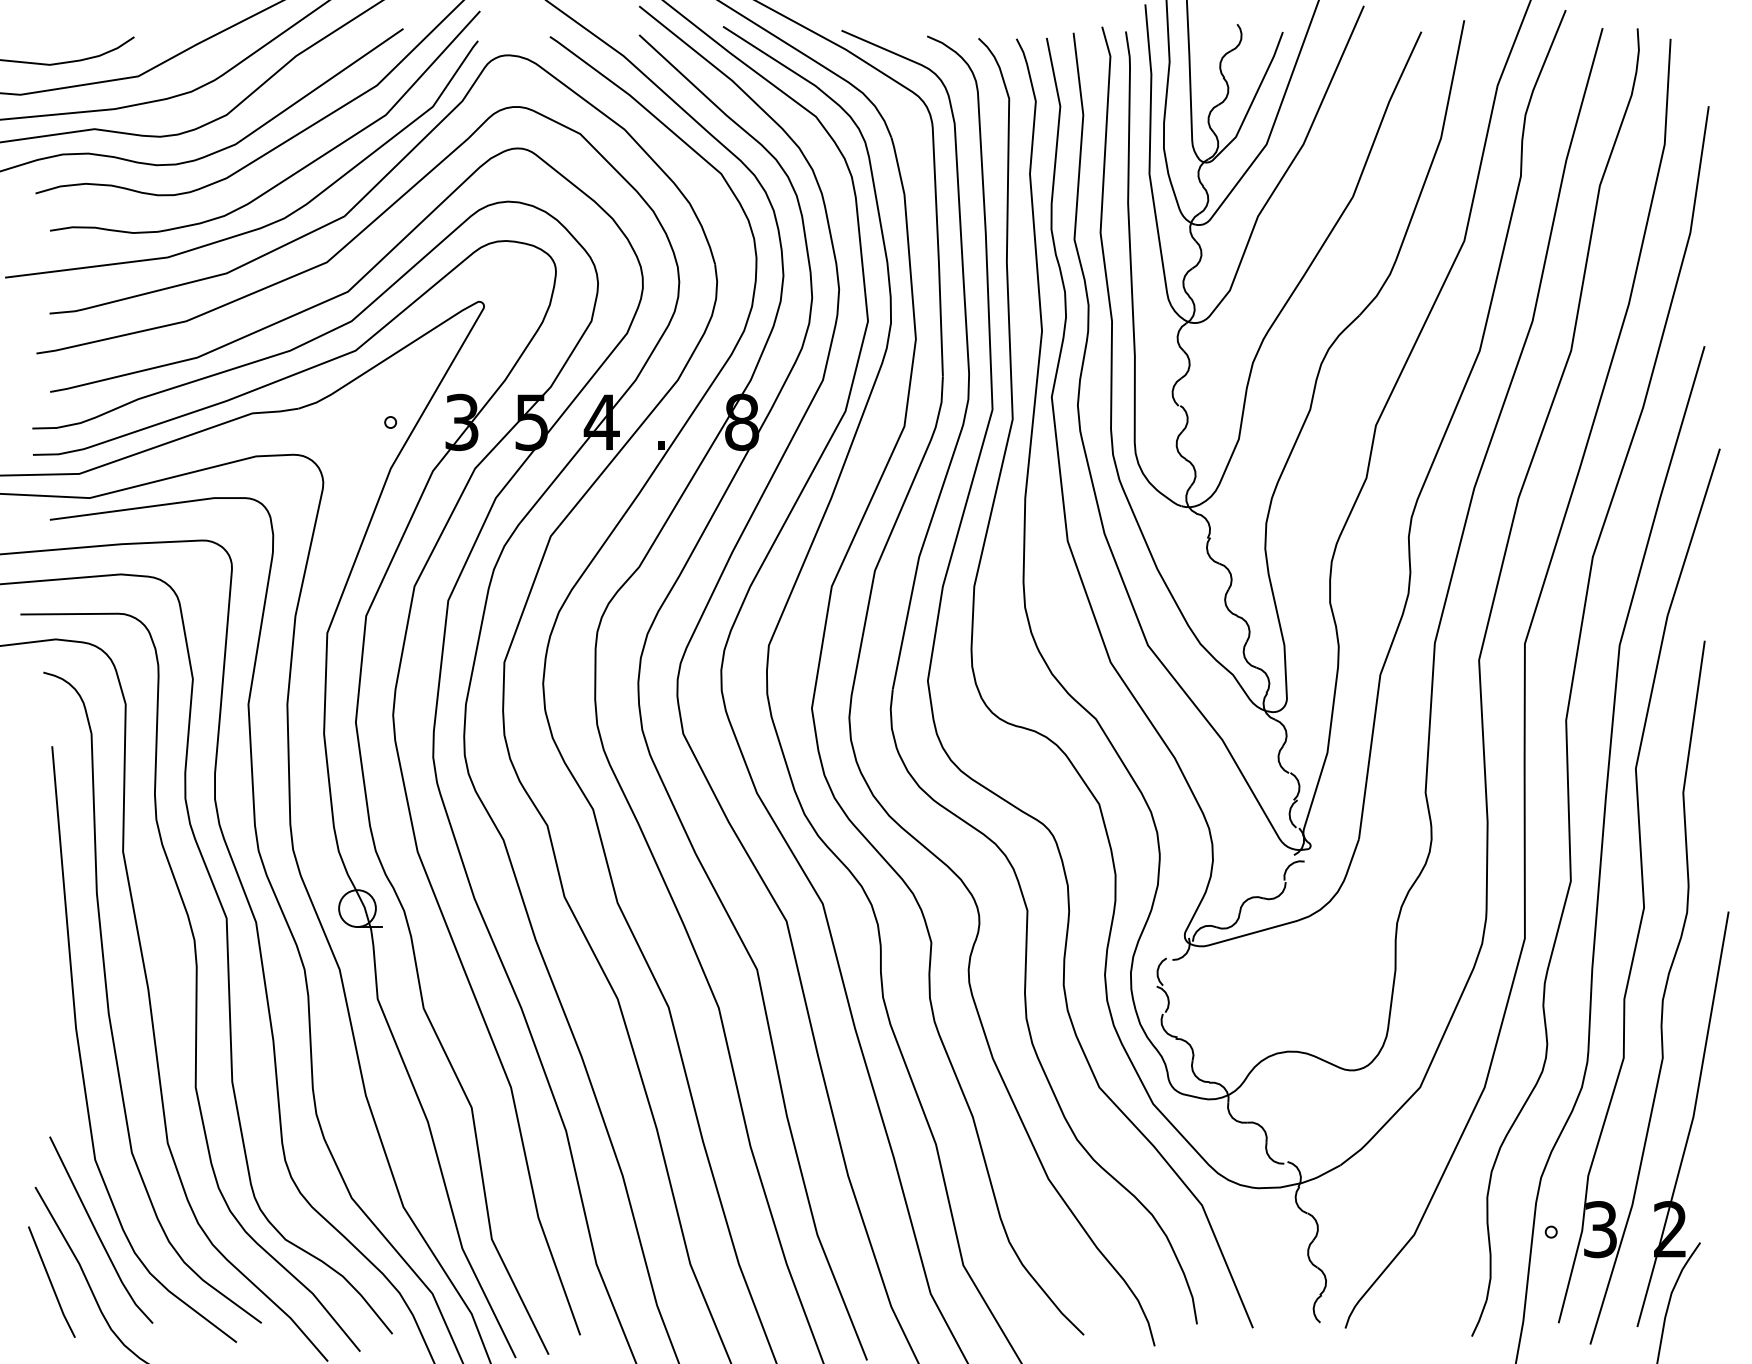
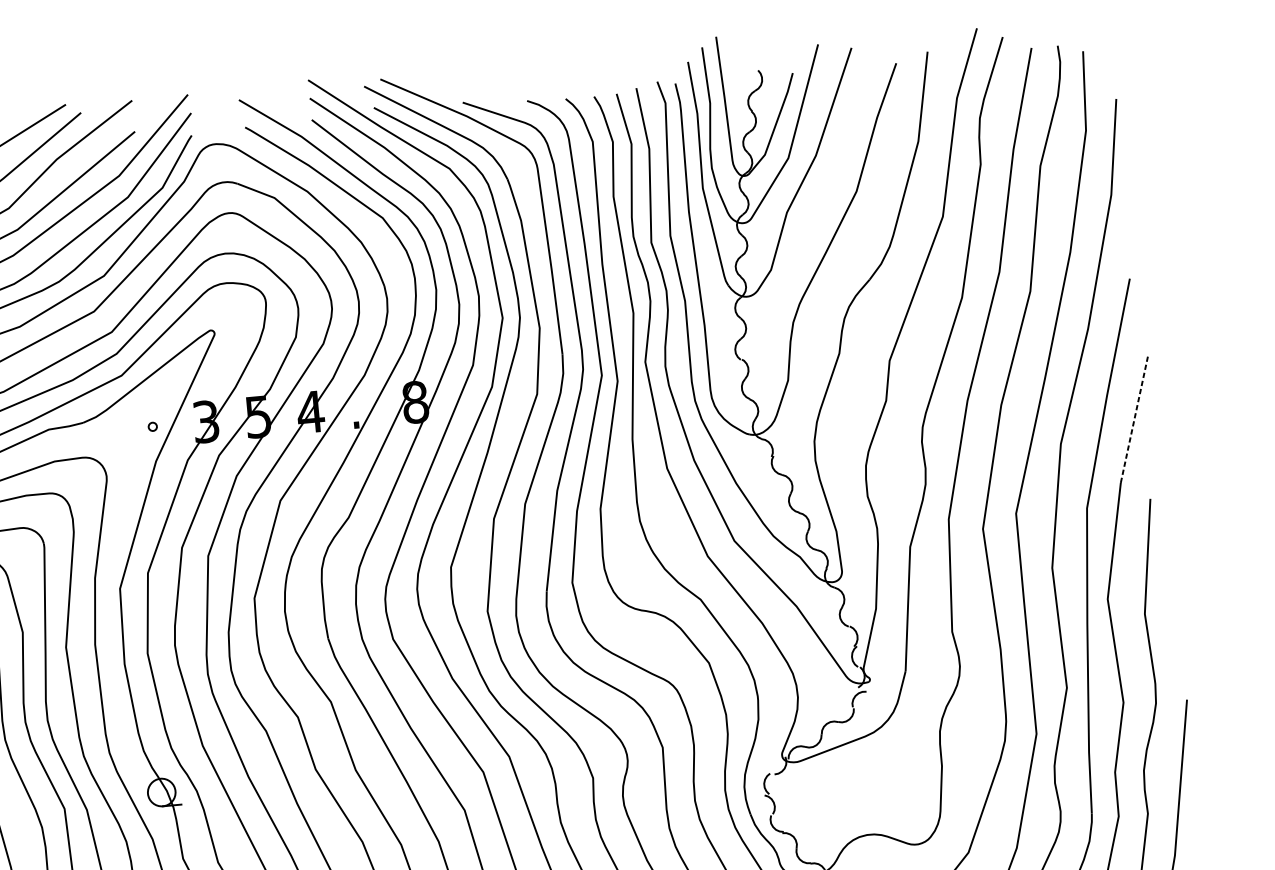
line: (1693, 532) -> (1134, 418), solid -> dashed

